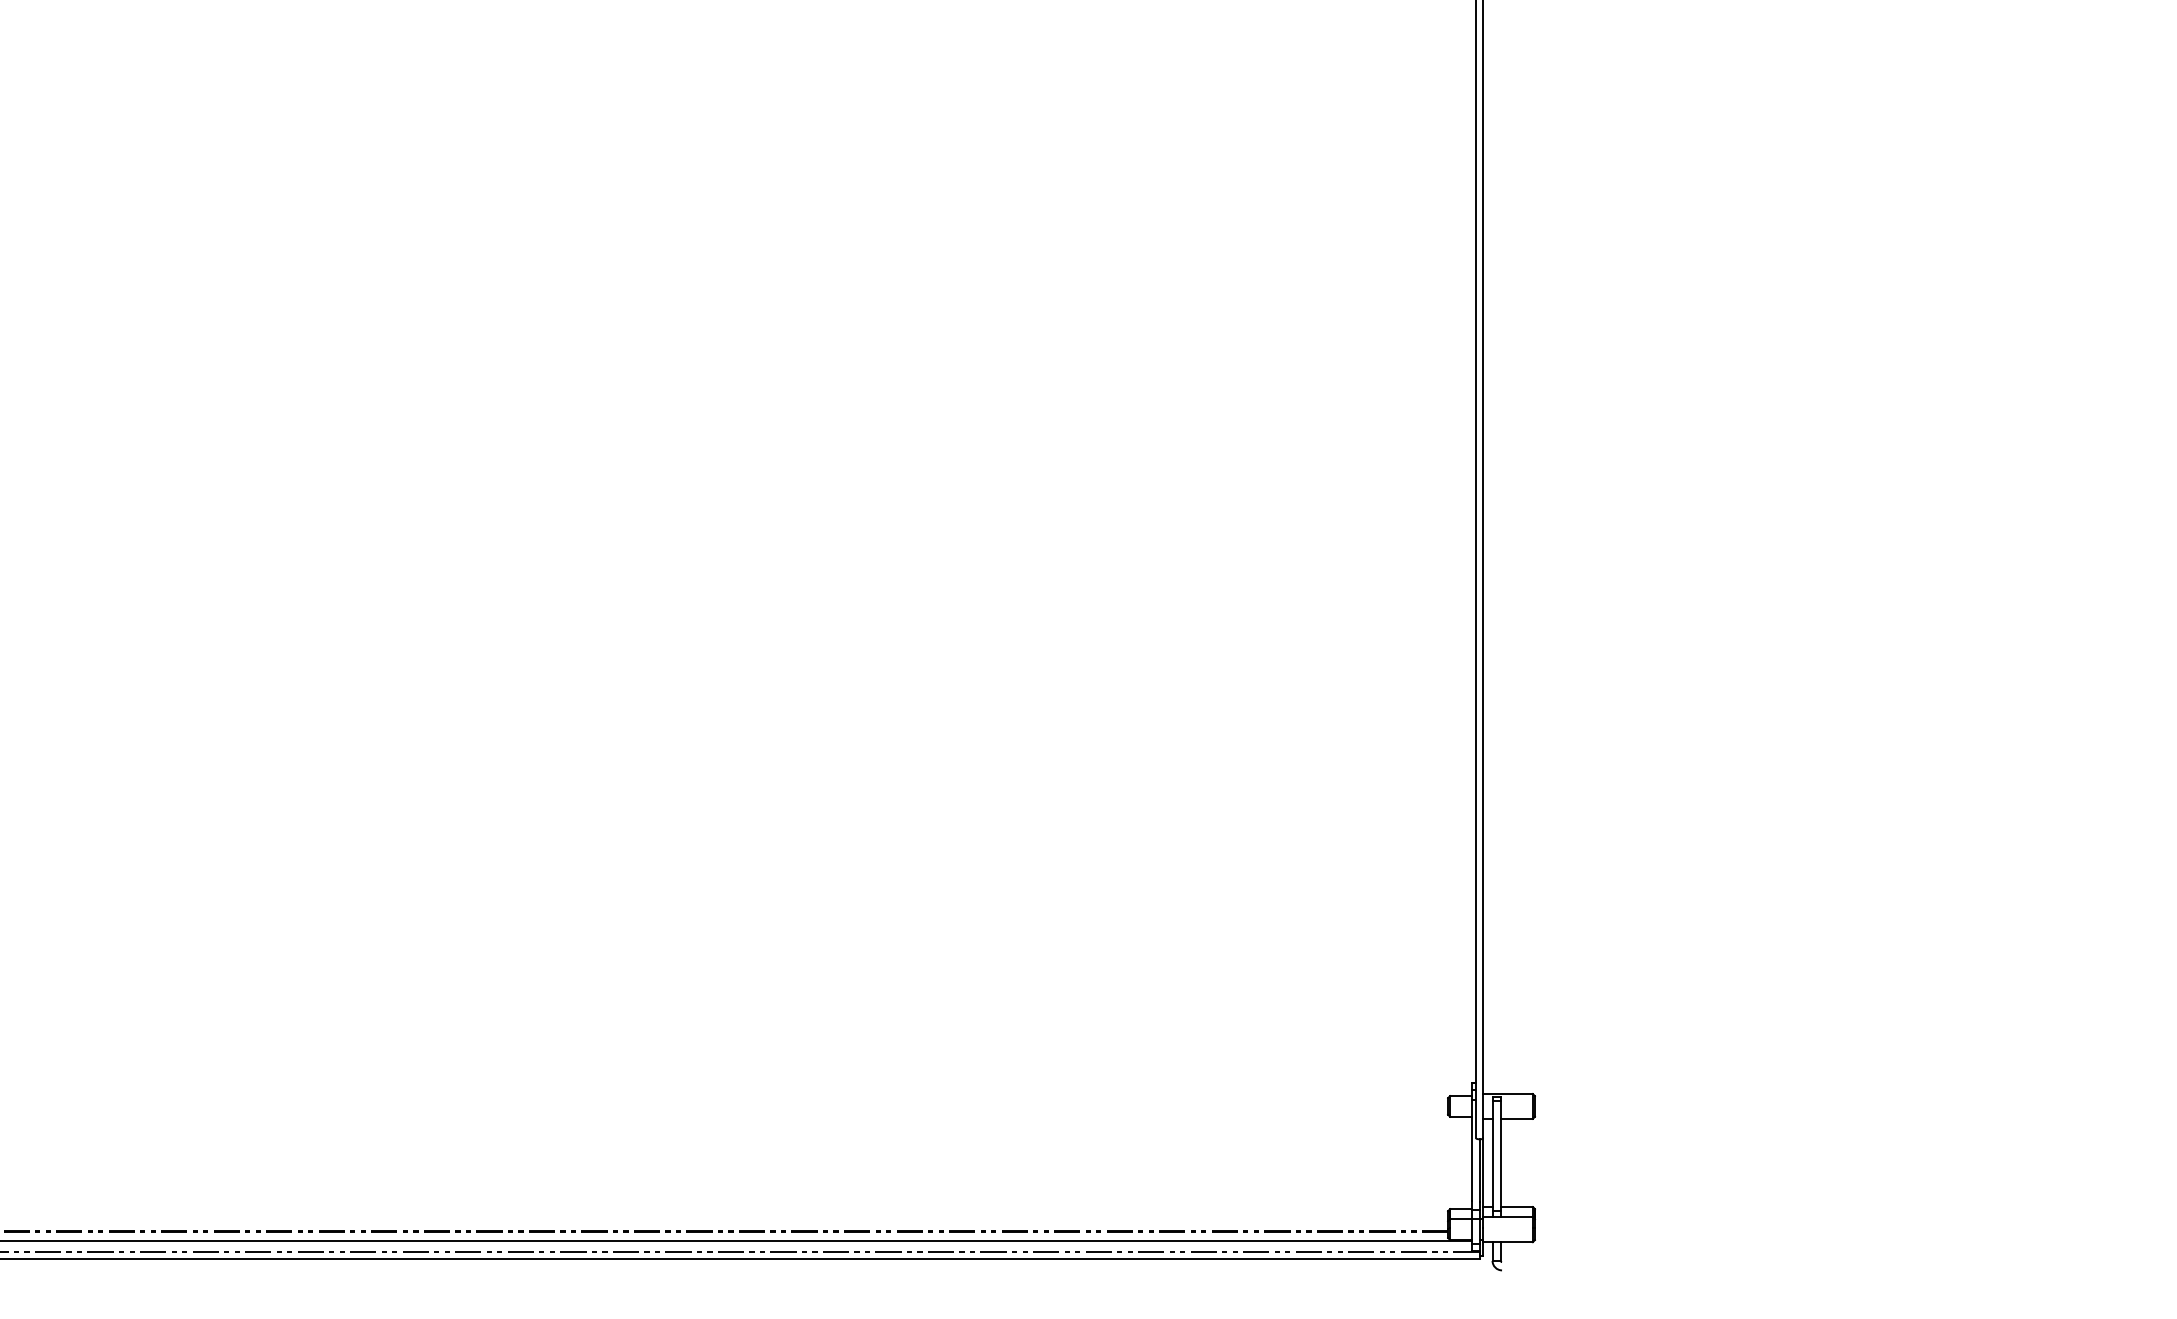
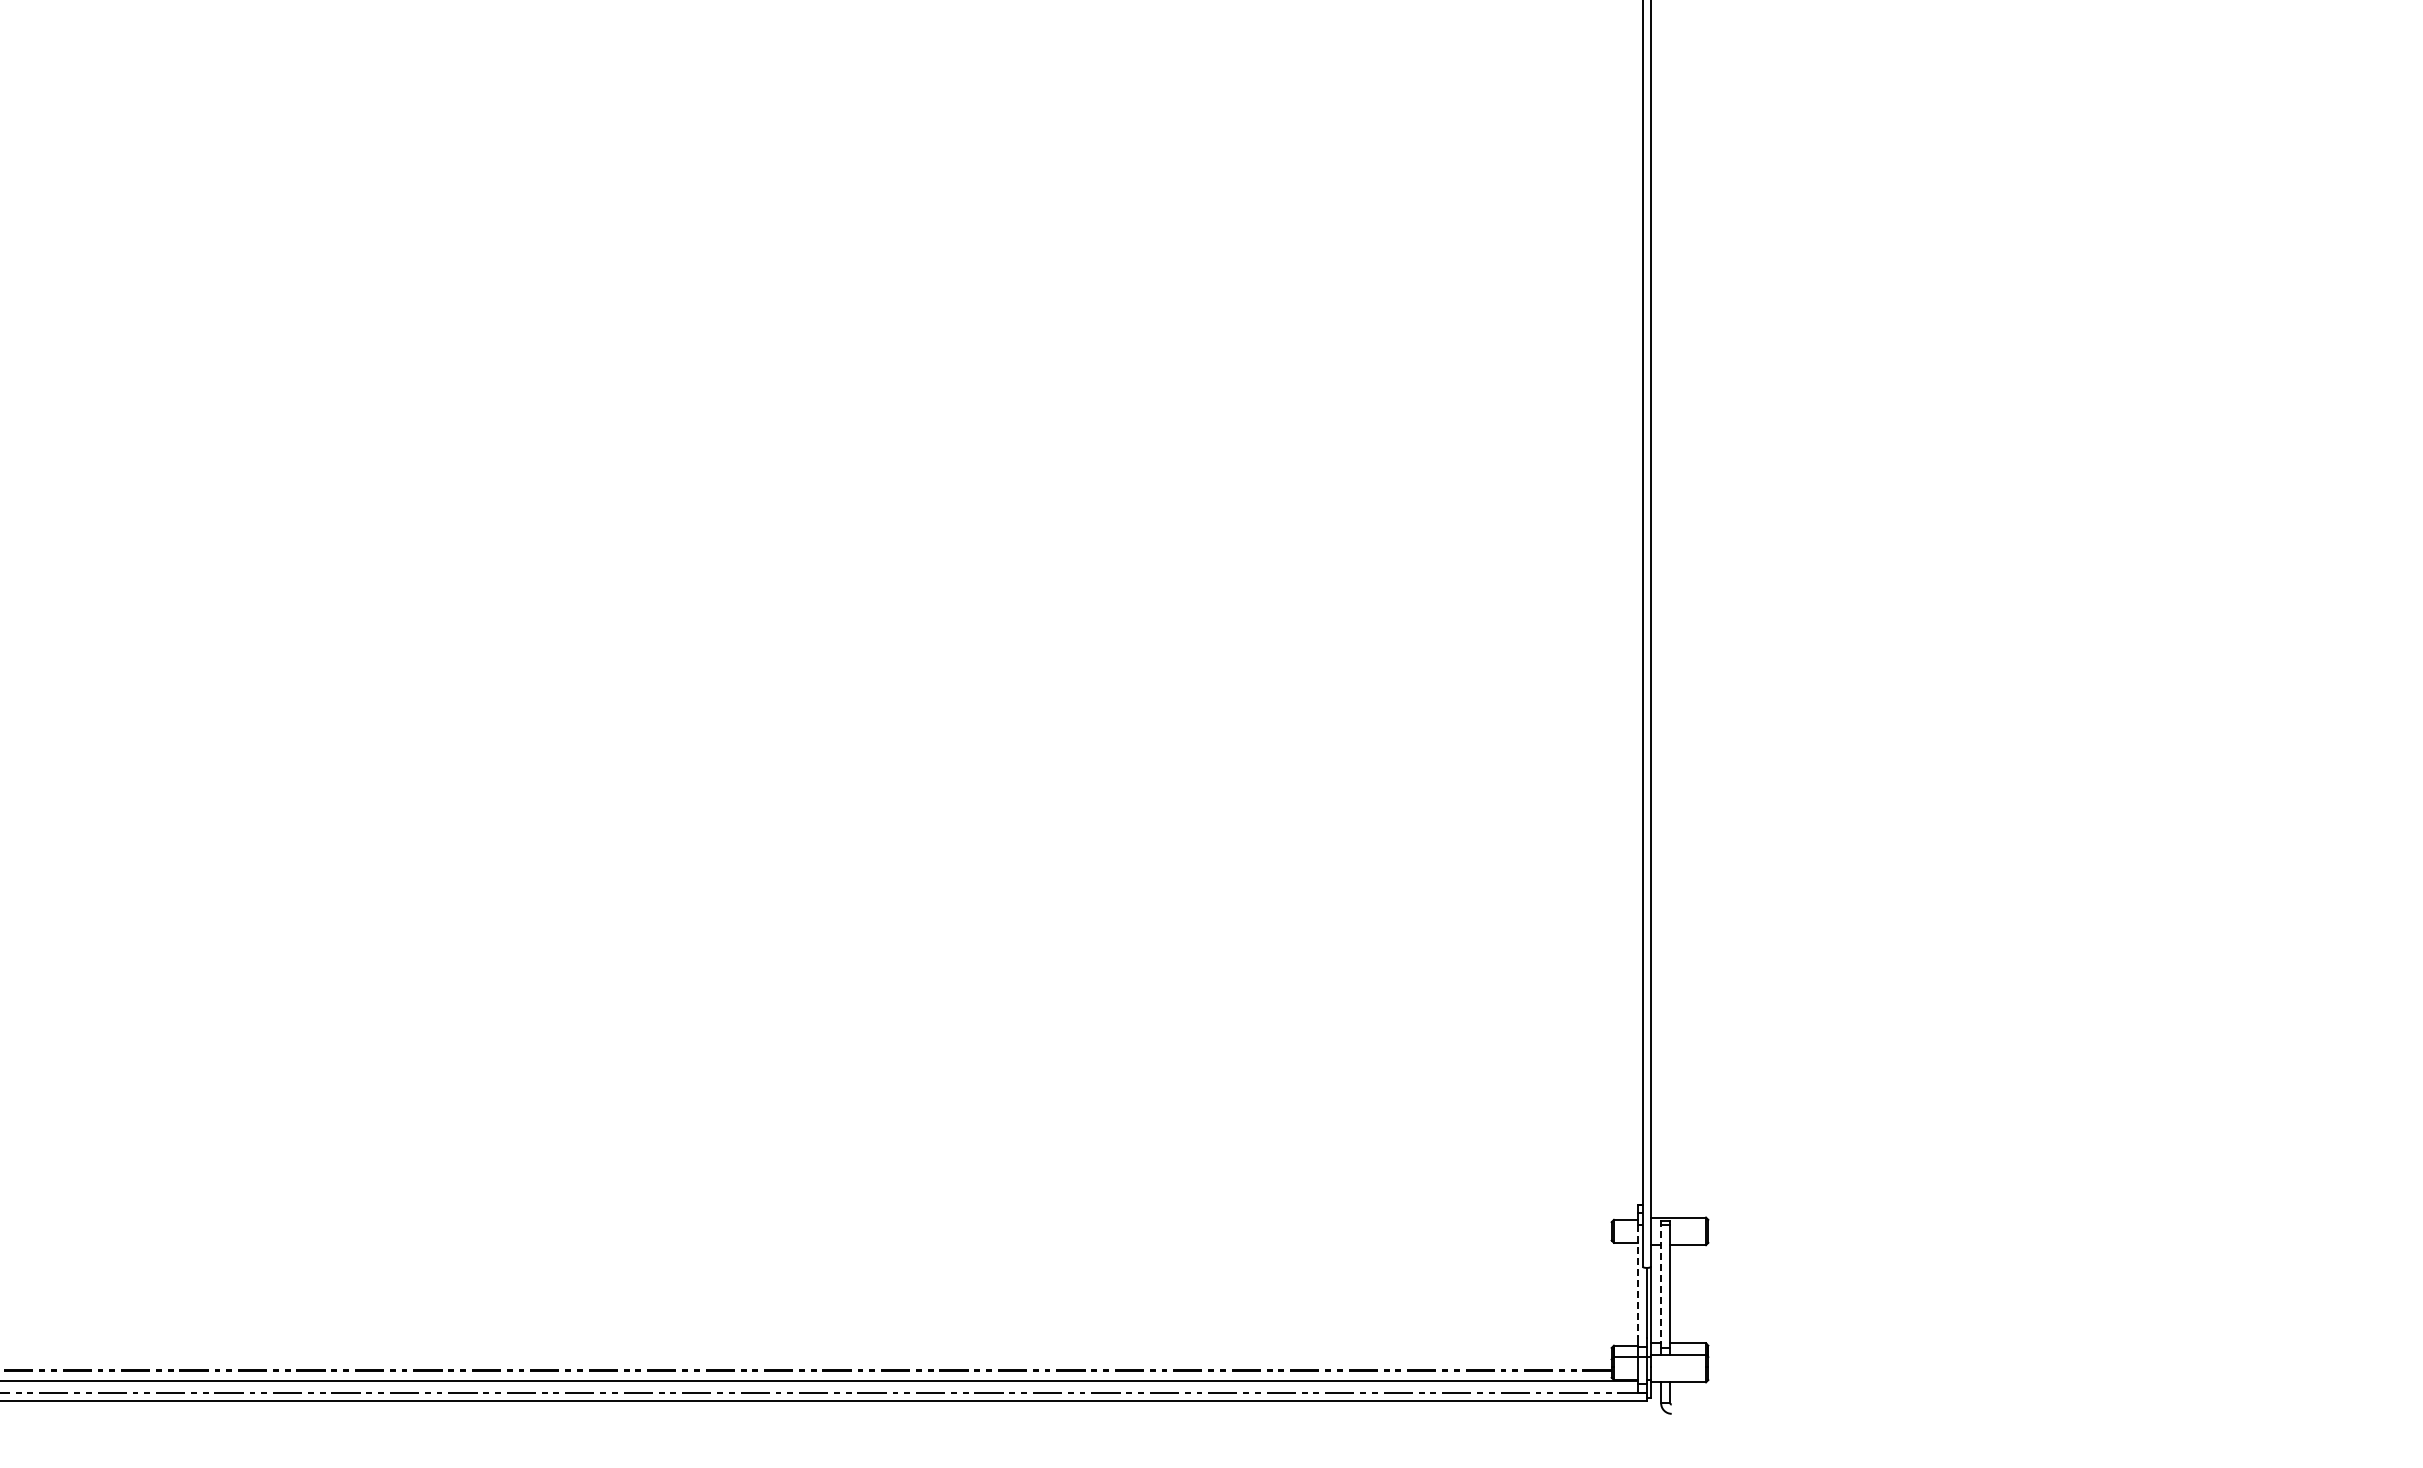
line: (1471, 1150) -> (1637, 1280), solid -> dashed
line: (1492, 1155) -> (1661, 1286), solid -> dashed

